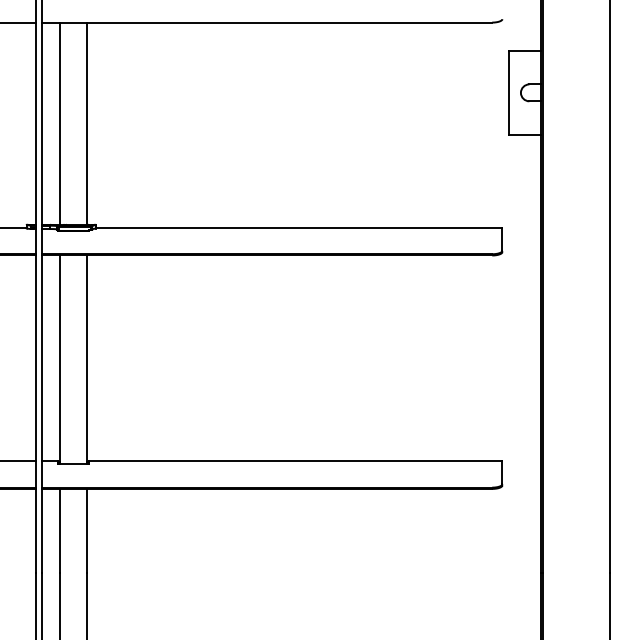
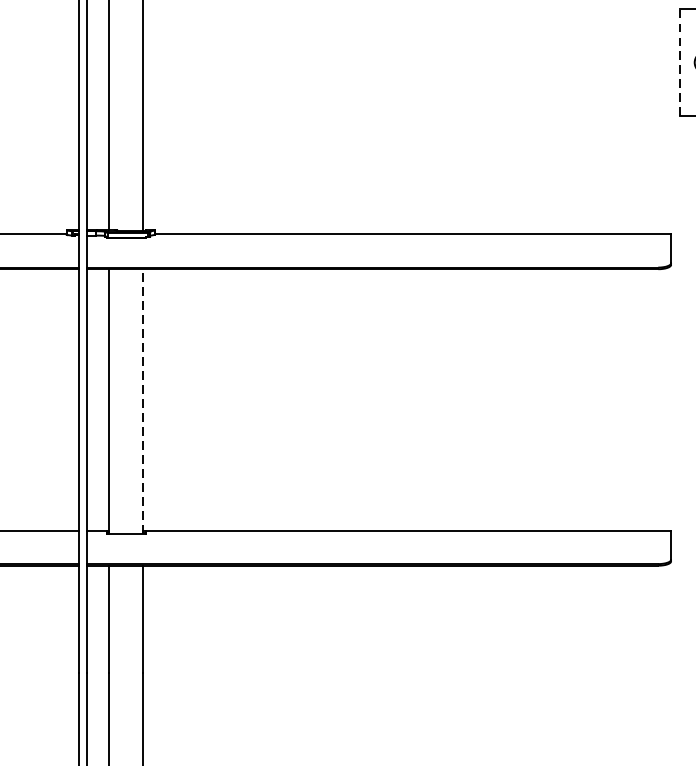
line: (509, 92) -> (680, 62), solid -> dashed
line: (86, 359) -> (142, 401), solid -> dashed

